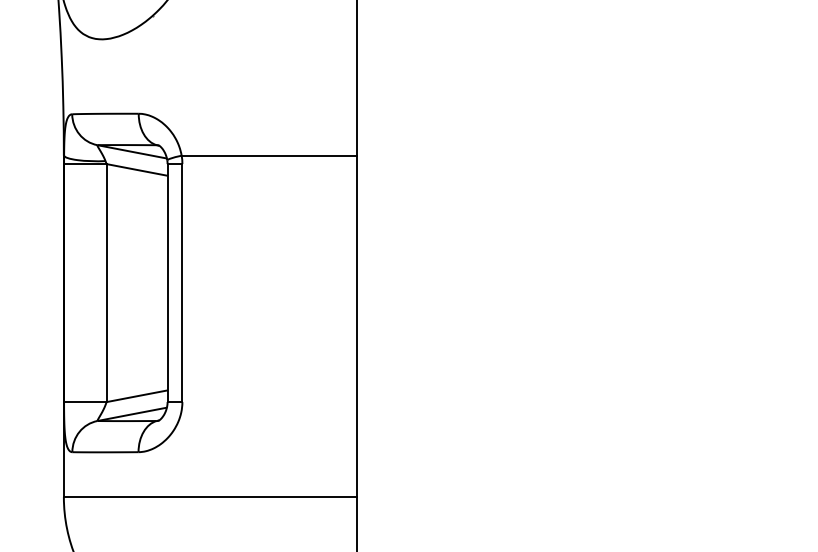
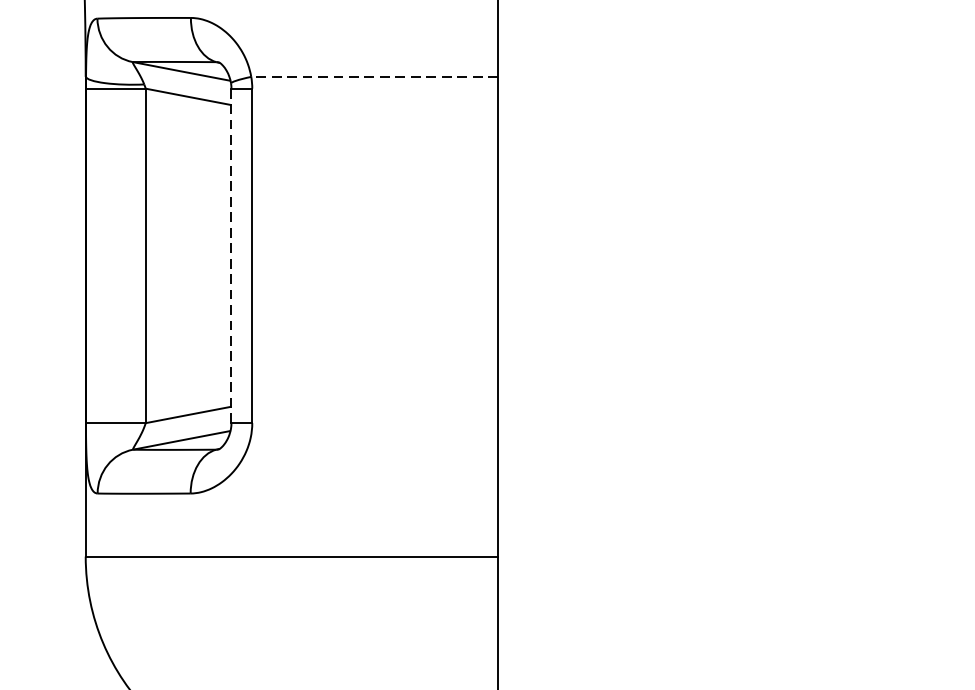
line: (269, 155) -> (374, 76), solid -> dashed
line: (167, 283) -> (231, 256), solid -> dashed

